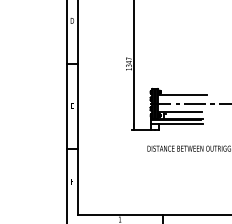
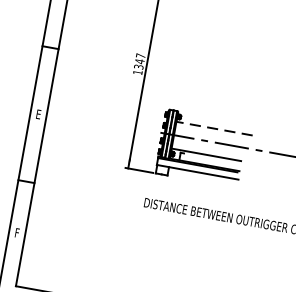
line: (182, 95) -> (214, 128), solid -> dashed

